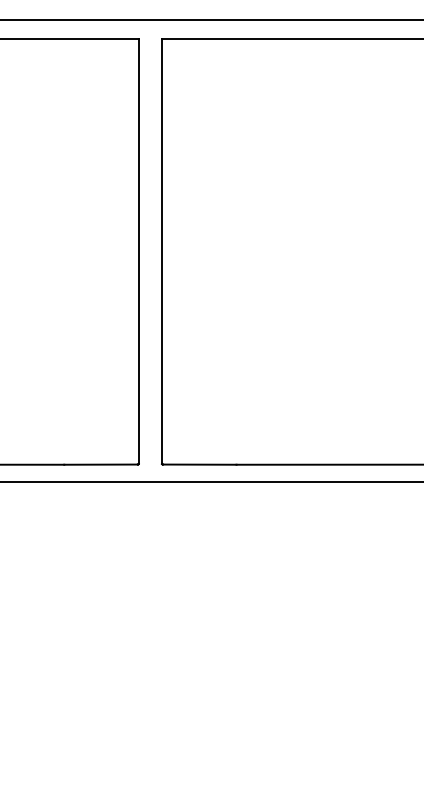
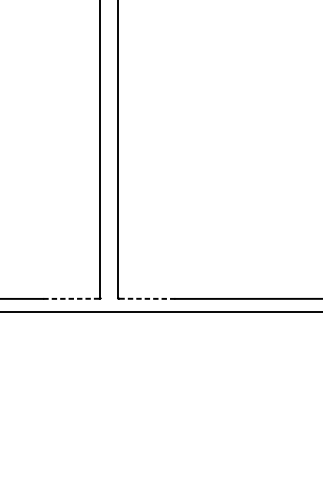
line: (101, 464) -> (71, 298), solid -> dashed
line: (199, 464) -> (146, 298), solid -> dashed

